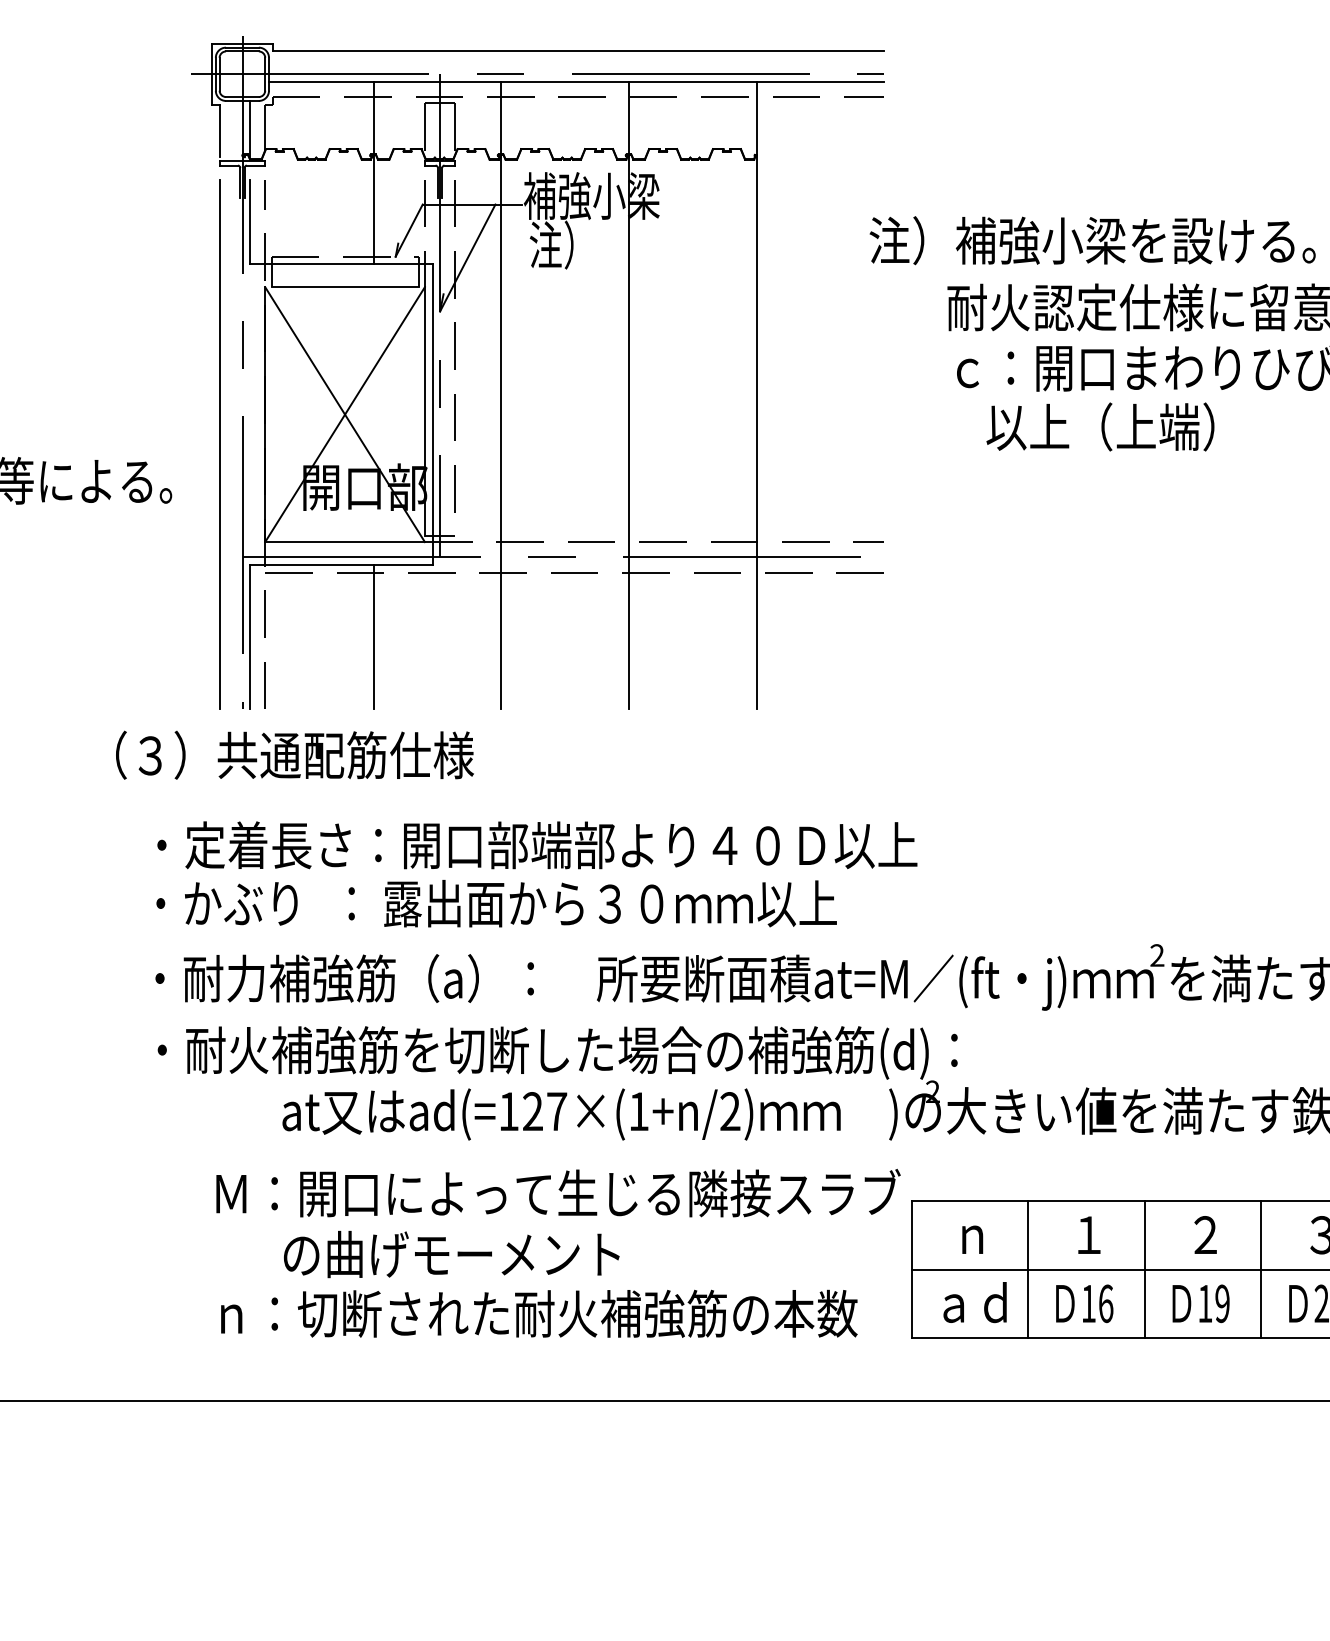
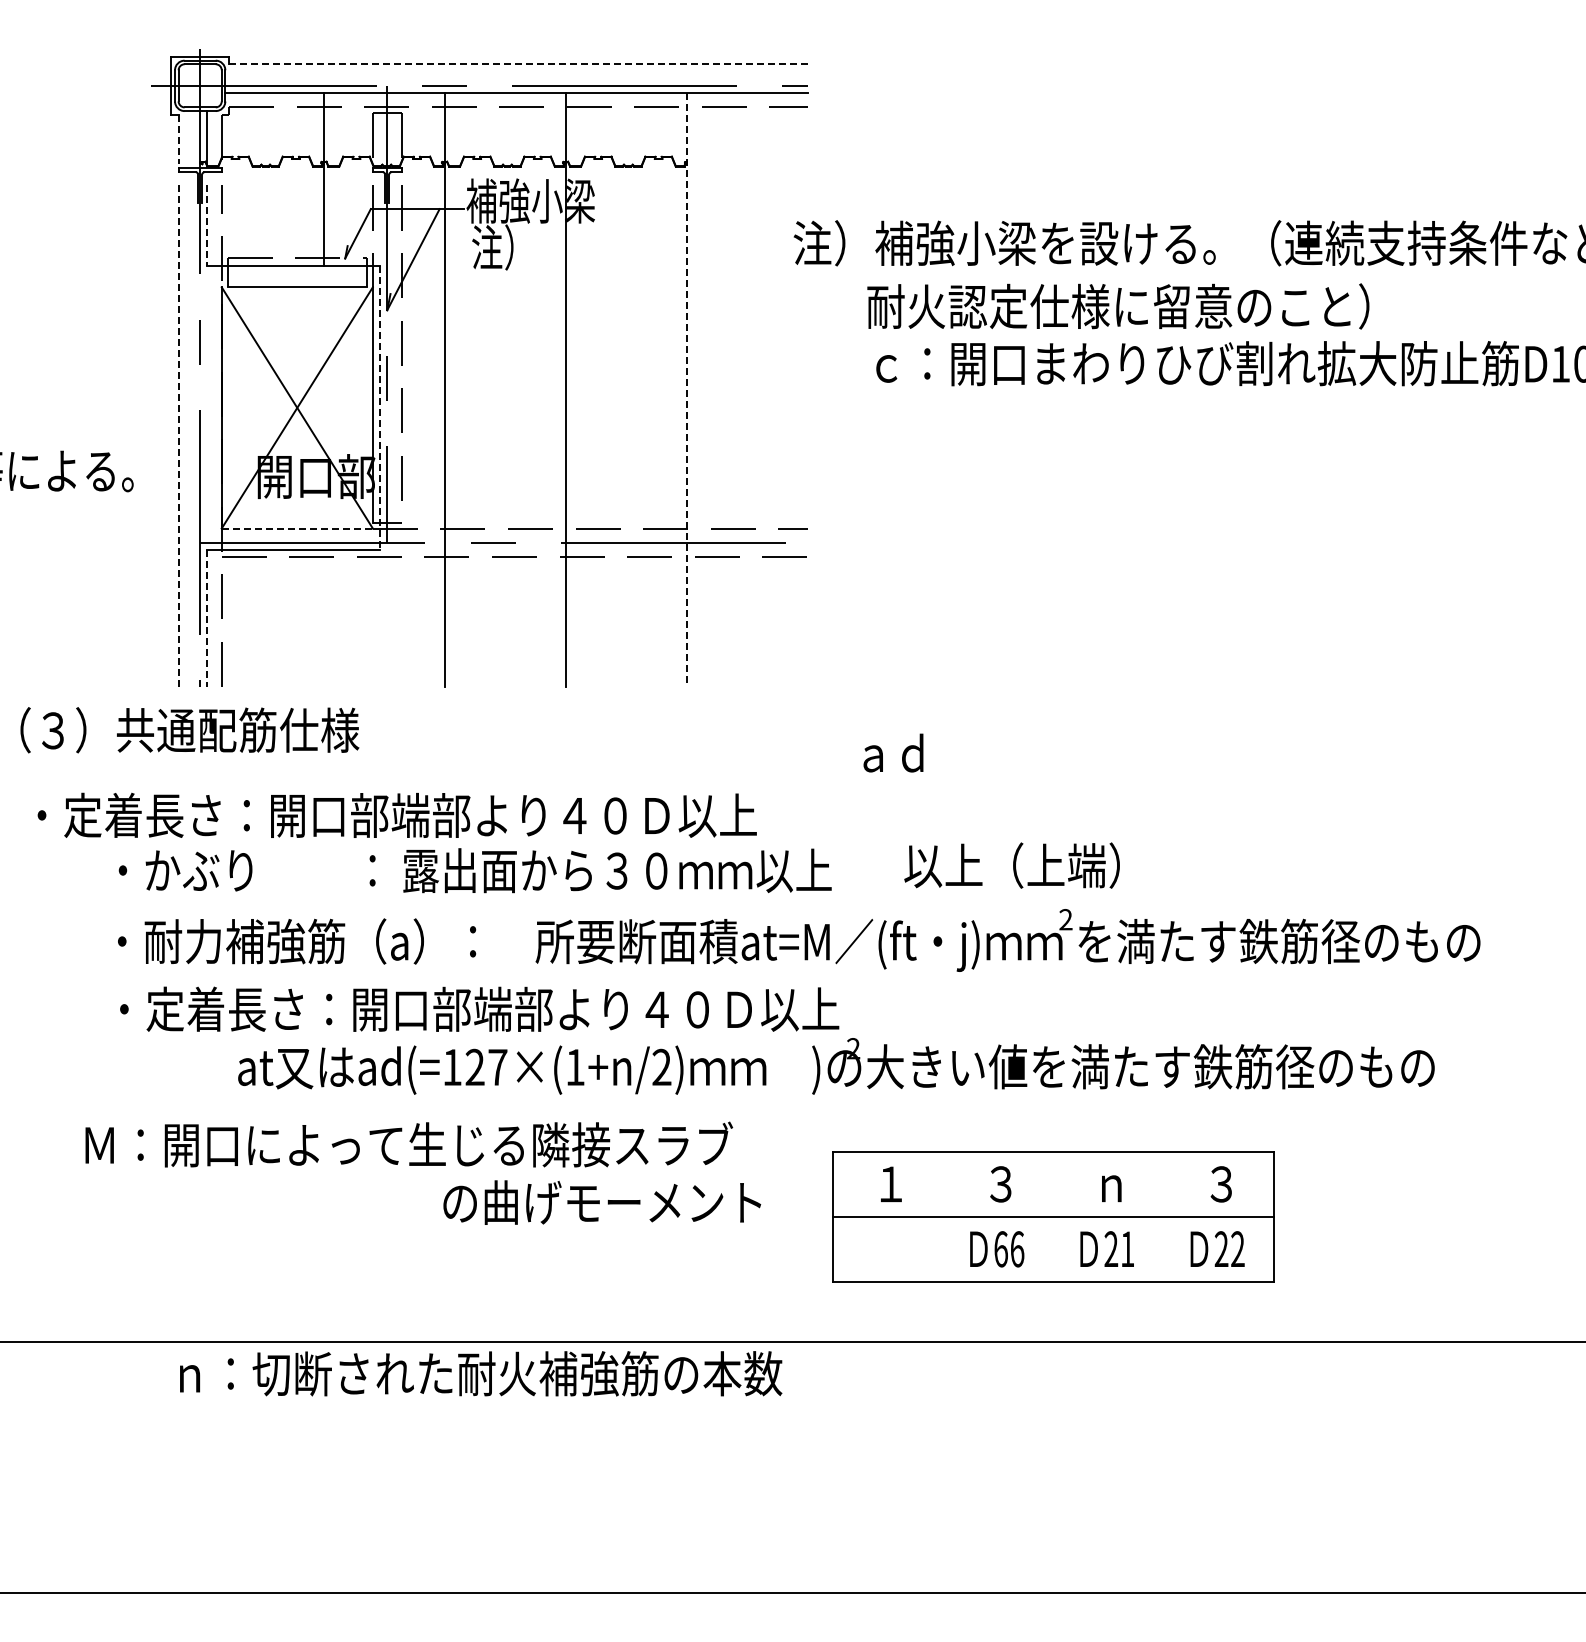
line: (578, 51) -> (518, 64), solid -> dashed
line: (219, 130) -> (178, 139), solid -> dashed
line: (250, 222) -> (207, 226), solid -> dashed
line: (756, 395) -> (686, 389), solid -> dashed
line: (432, 415) -> (380, 408), solid -> dashed
text: (1099, 426) -> (1011, 865), moved
line: (219, 444) -> (178, 436), solid -> dashed
line: (345, 542) -> (297, 528), solid -> dashed
line: (250, 637) -> (207, 618), solid -> dashed
line: (373, 637) -> (324, 618), removed
text: (294, 755) -> (189, 730), moved
text: (536, 844) -> (396, 814), moved
text: (592, 903) -> (600, 870), moved
text: (571, 1052) -> (511, 1011), ・耐火補強筋を切断した場合の補強筋(d)： -> ・定着長さ：開口部端部より４０Ｄ以上
text: (558, 1193) -> (409, 1144), moved
text: (971, 1235) -> (890, 1184), ｎ -> １
text: (1089, 1235) -> (1001, 1184), １ -> ３
text: (1205, 1235) -> (1111, 1184), ２ -> ｎ
text: (452, 1254) -> (602, 1202), moved
line: (1027, 1269) -> (943, 1216), removed
line: (1144, 1269) -> (1053, 1216), removed
line: (1261, 1269) -> (1164, 1216), removed
text: (975, 1301) -> (893, 752), moved
text: (1088, 1304) -> (1000, 1249), 16 -> 66
text: (1213, 1304) -> (1119, 1249), 19 -> 21
text: (539, 1313) -> (481, 1373), moved

